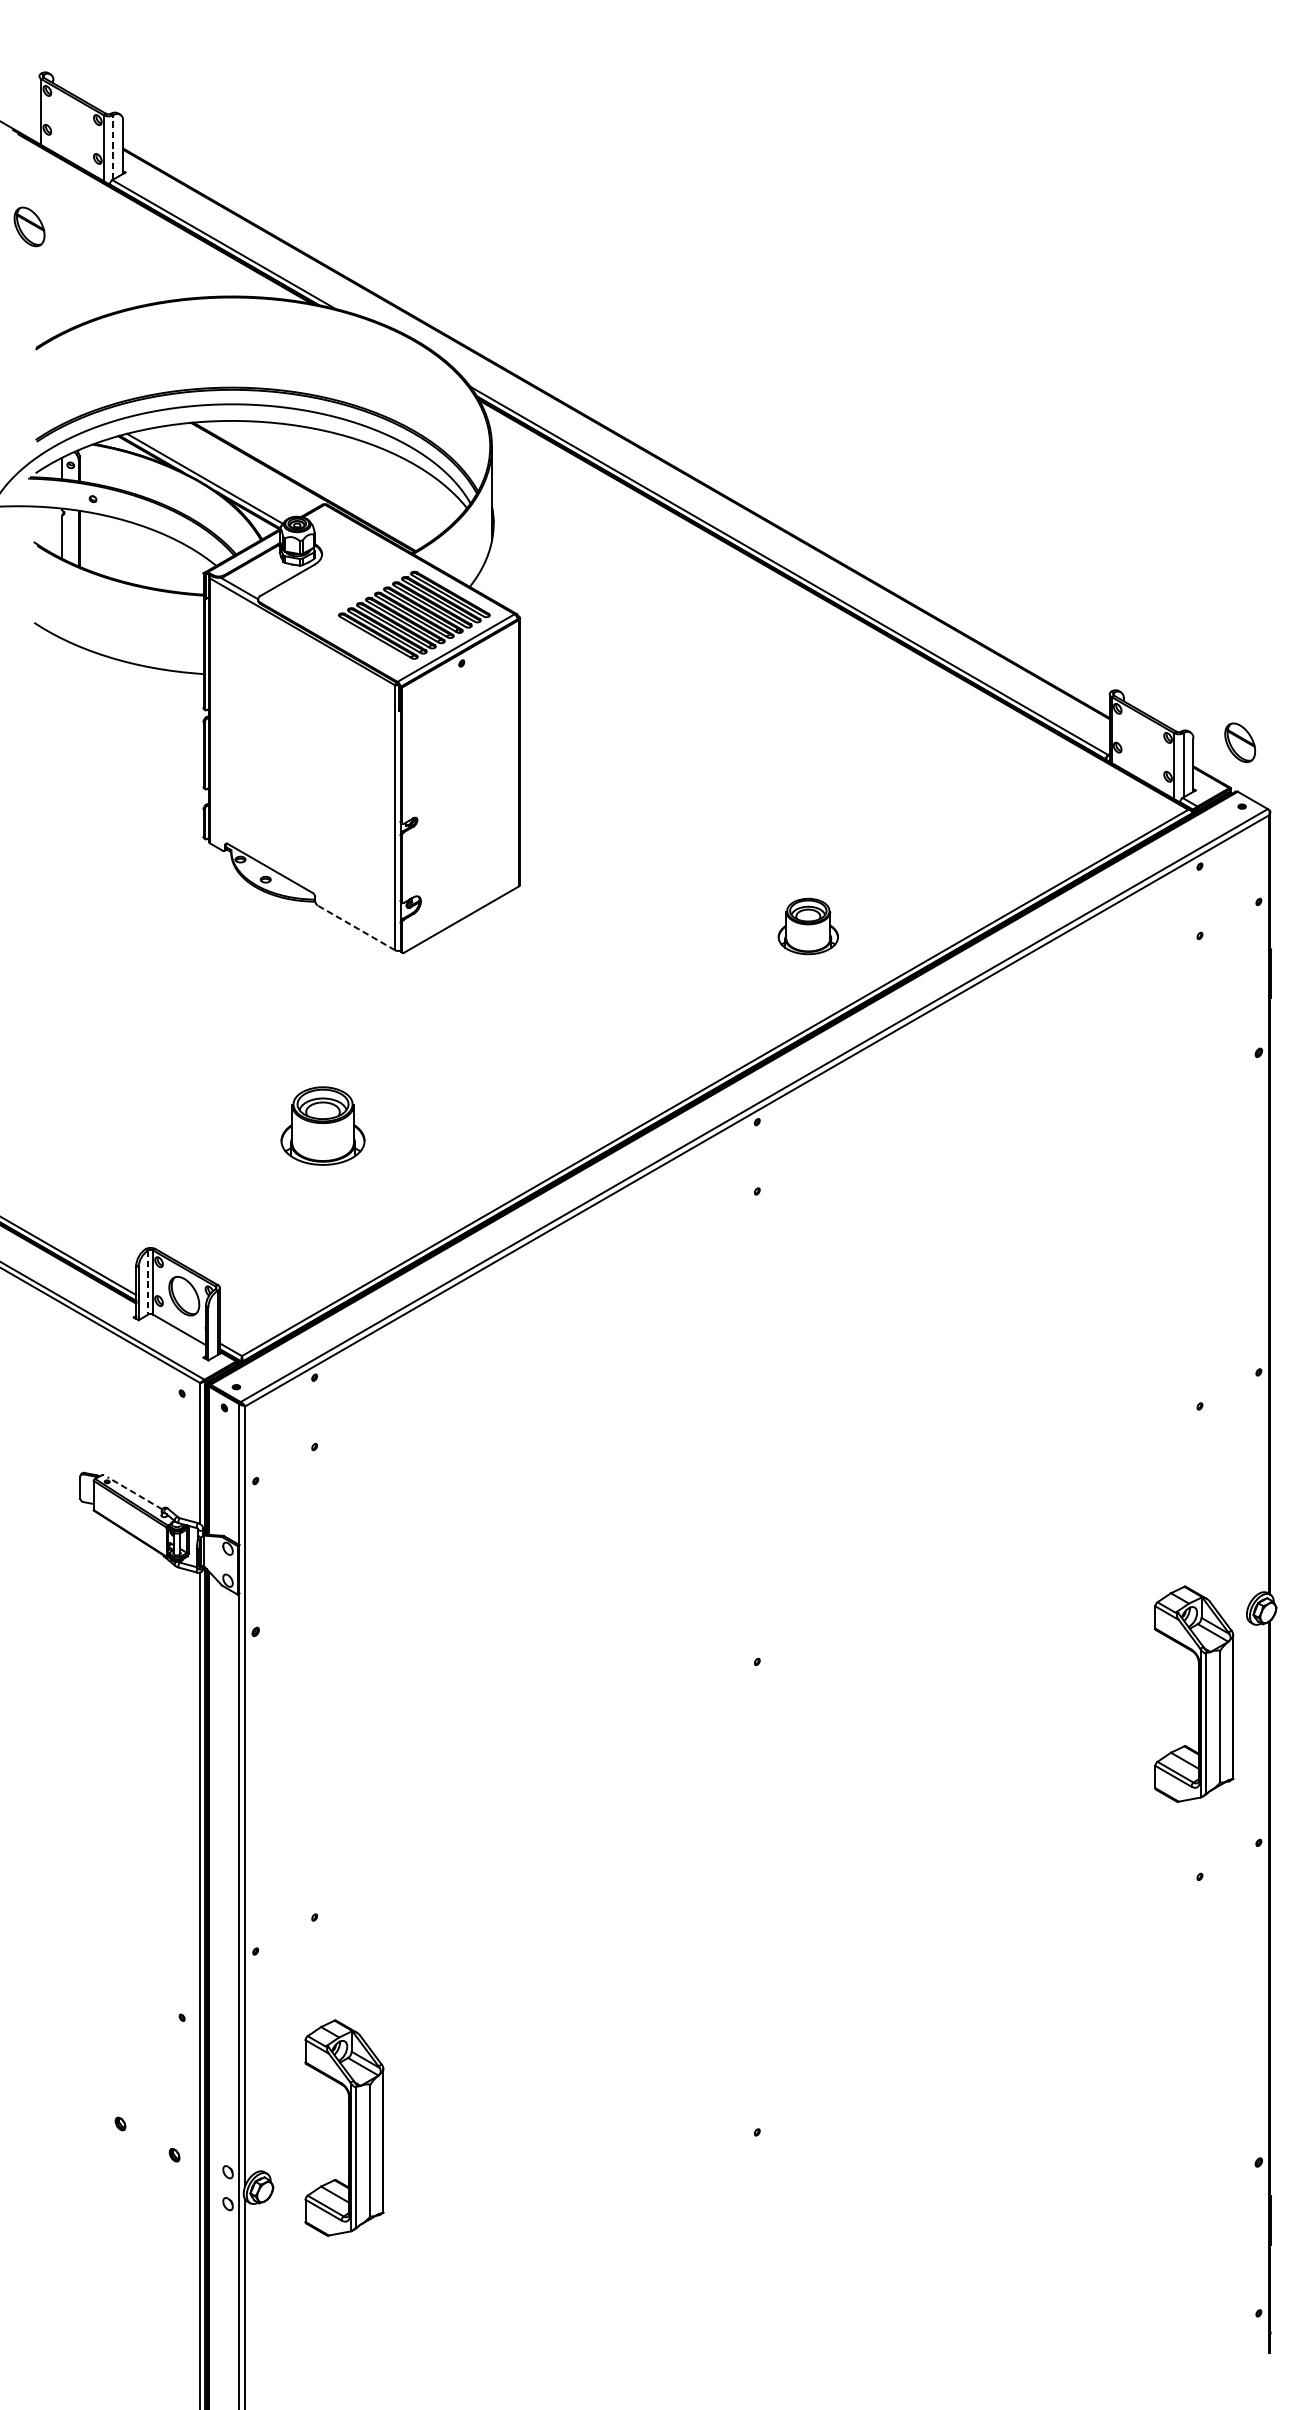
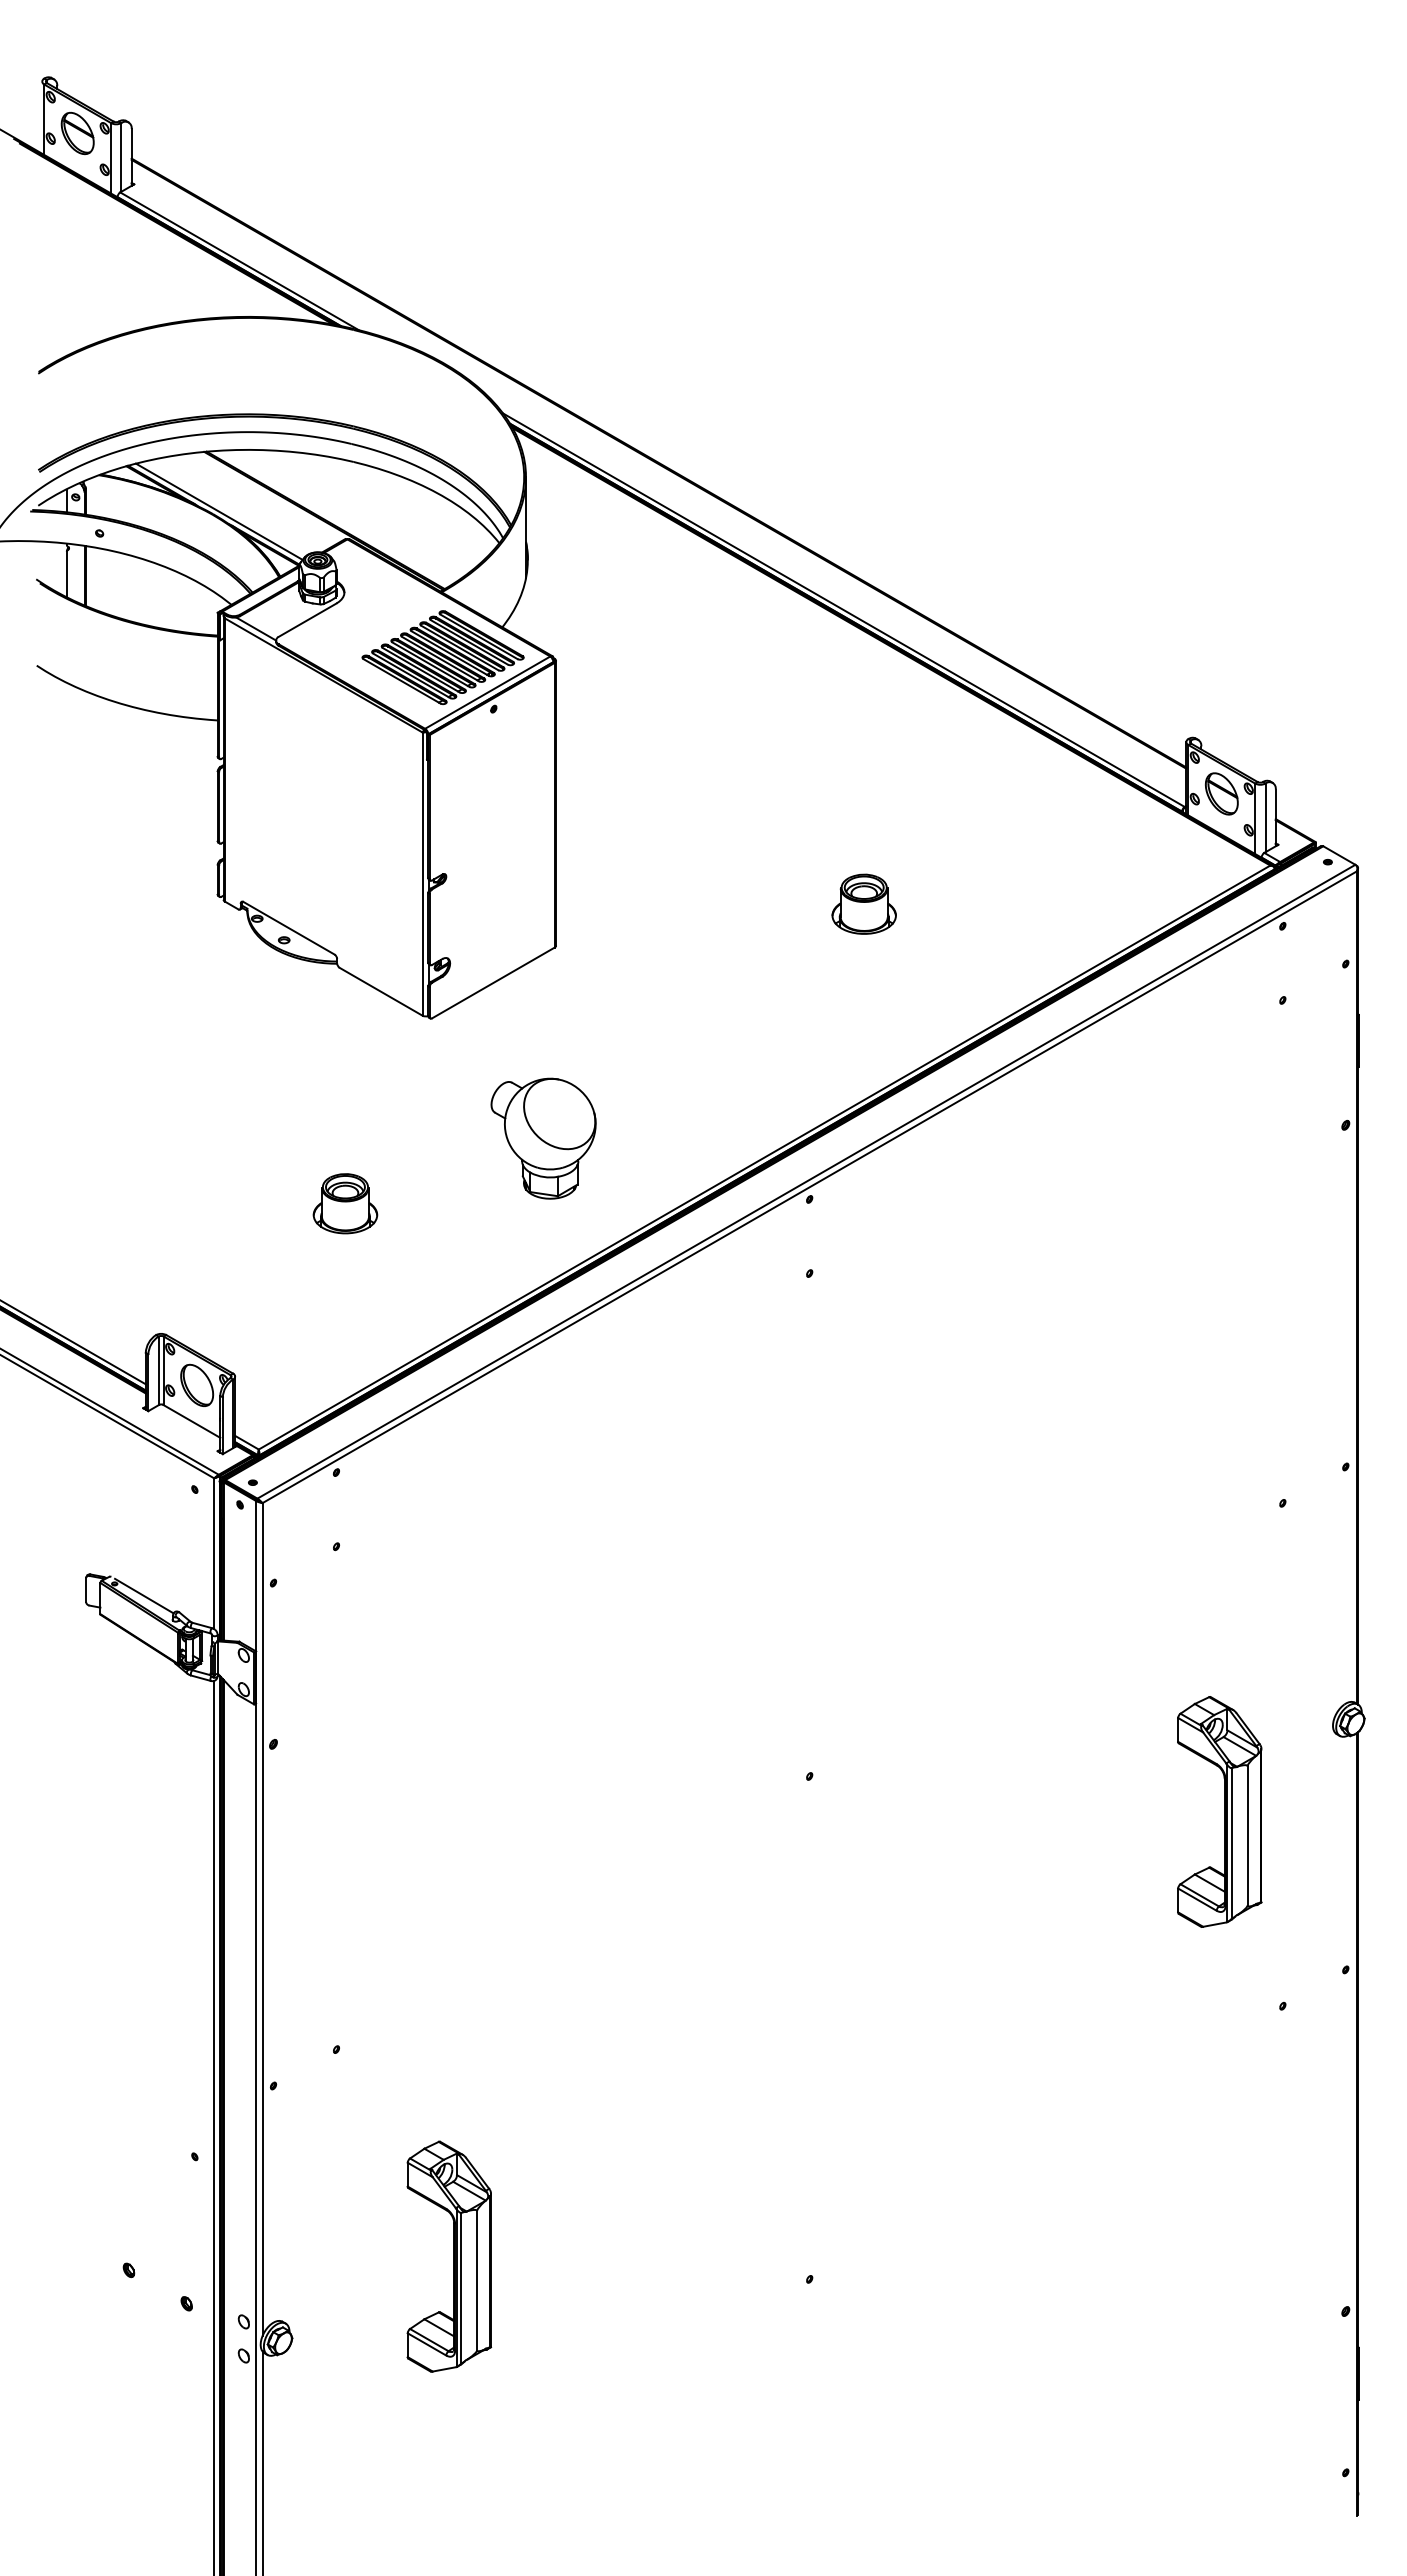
line: (113, 146) -> (121, 156), dashed -> solid
part: (29, 226) -> (77, 133), moved
part: (1239, 742) -> (1221, 793), moved
part: (807, 925) -> (863, 903), moved
line: (356, 927) -> (381, 991), dashed -> solid
part: (508, 1065) -> (543, 1138), added
part: (323, 1125) -> (345, 1203), size x0.71
line: (148, 1283) -> (158, 1371), dashed -> solid
line: (134, 1492) -> (143, 1595), dashed -> solid
part: (1194, 1693) -> (1219, 1811), moved
part: (344, 2127) -> (449, 2256), moved

